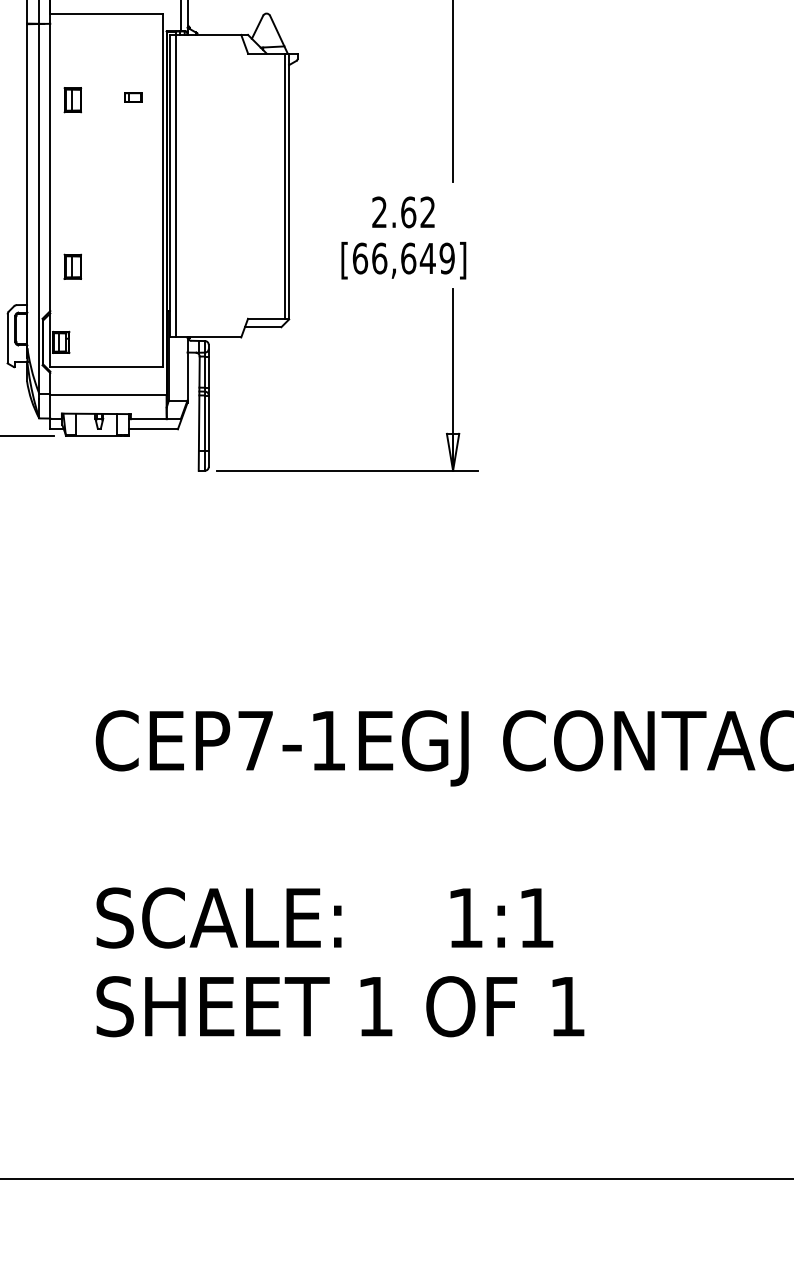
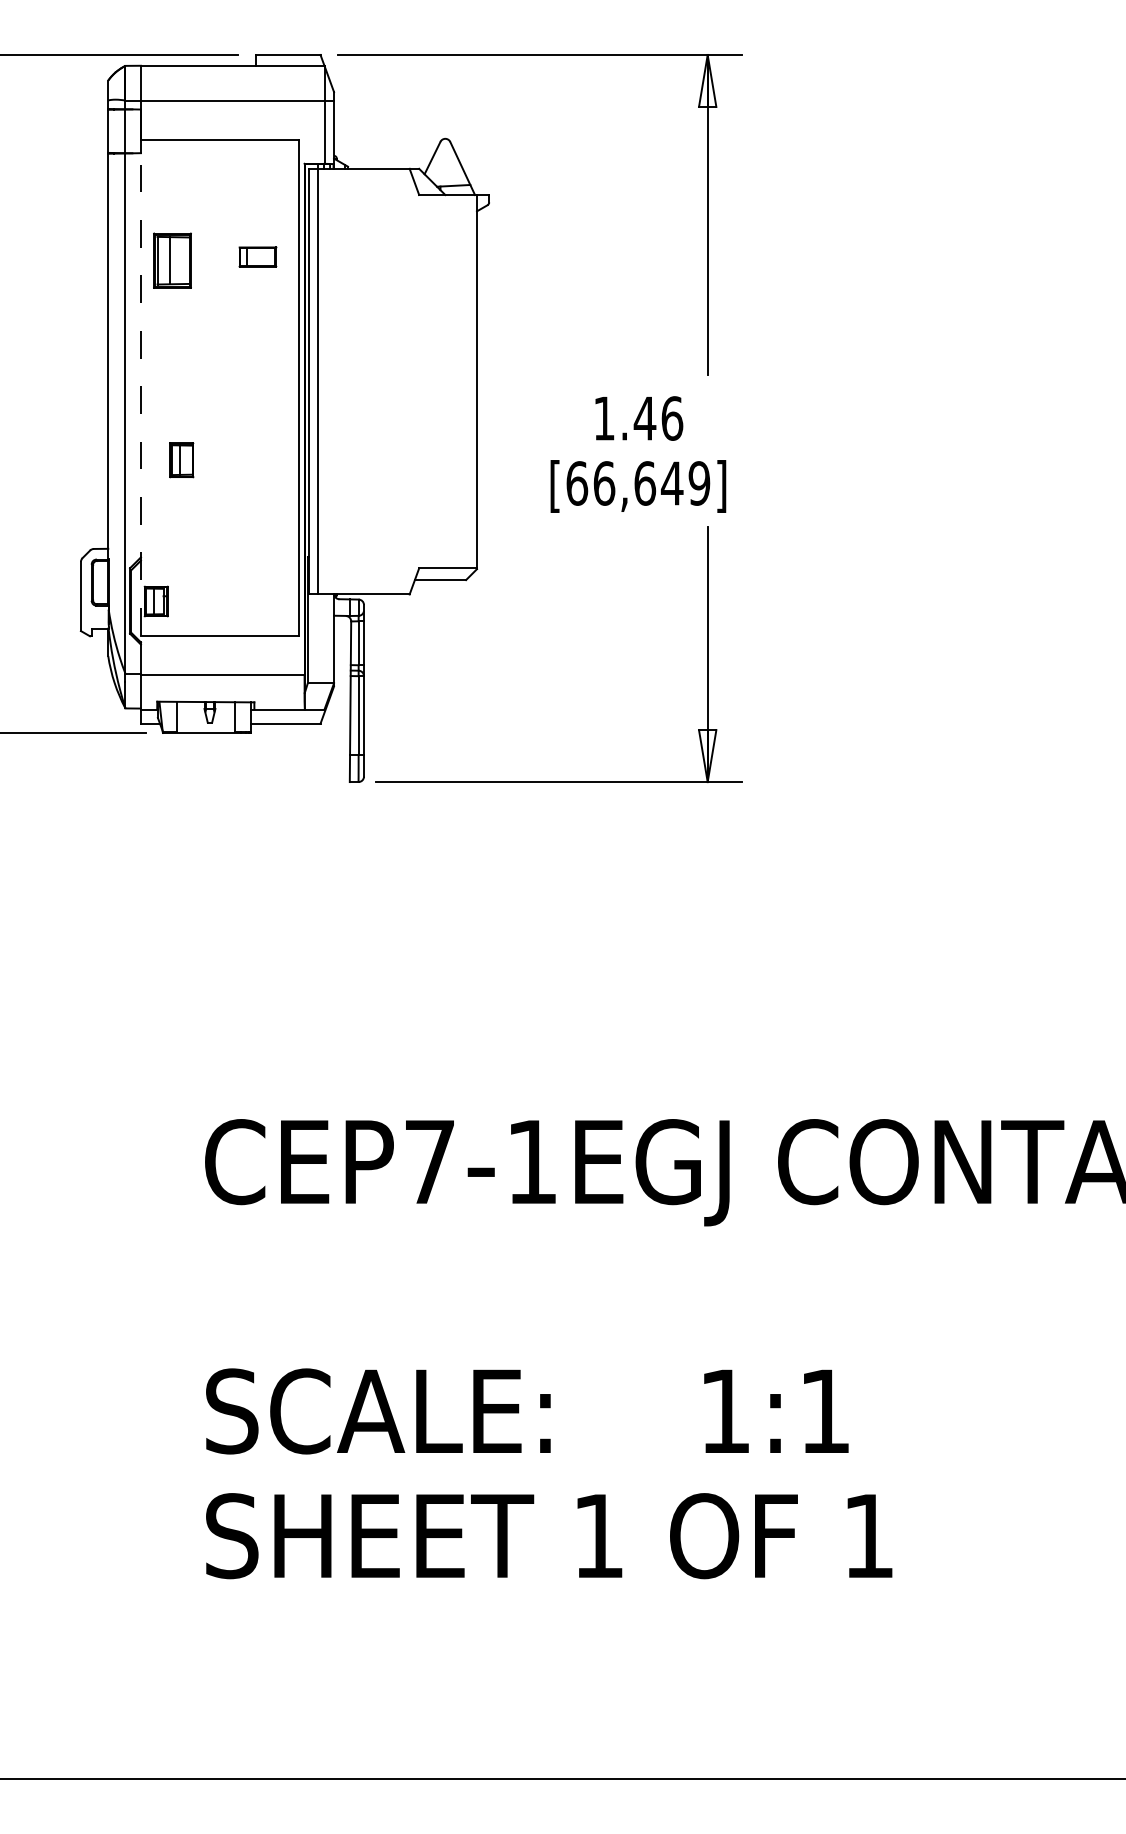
part: (133, 97) -> (257, 256), size x1.6
part: (72, 100) -> (172, 260), size x1.6
line: (285, 186) -> (471, 381), removed
line: (49, 194) -> (140, 393), solid -> dashed
text: (403, 212) -> (638, 418), 2.62 -> 1.46
part: (72, 267) -> (181, 460), moved

